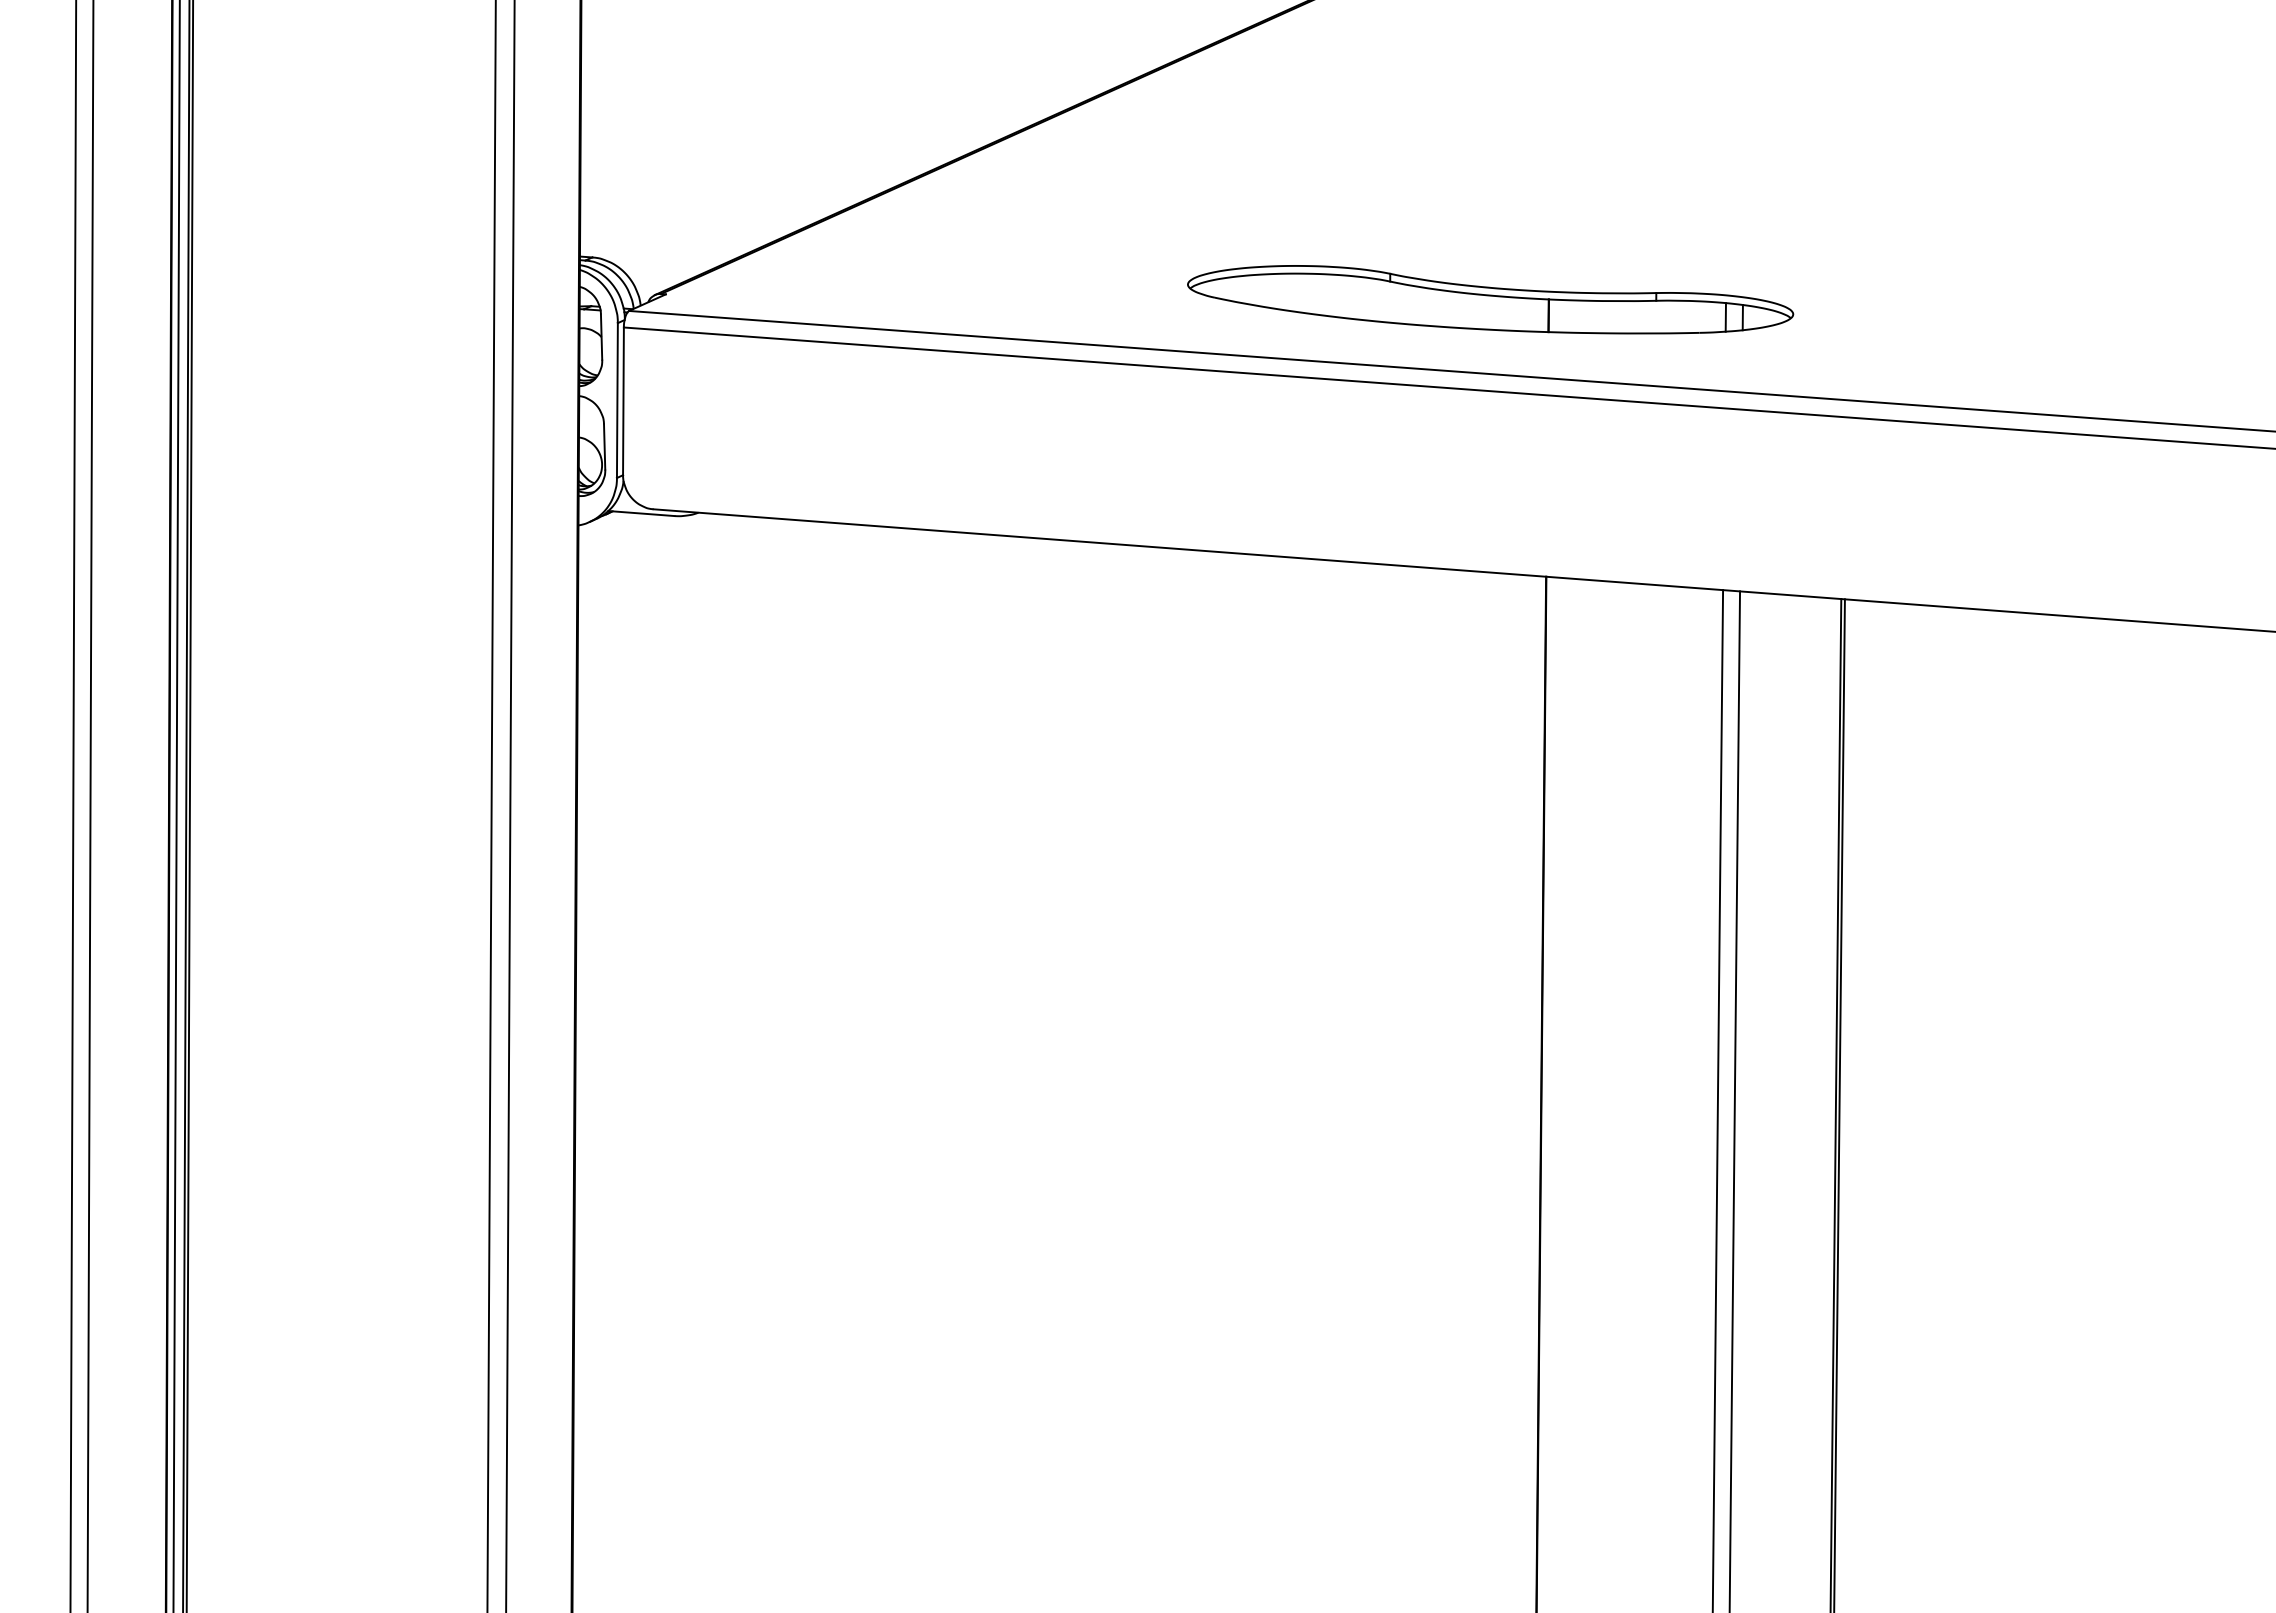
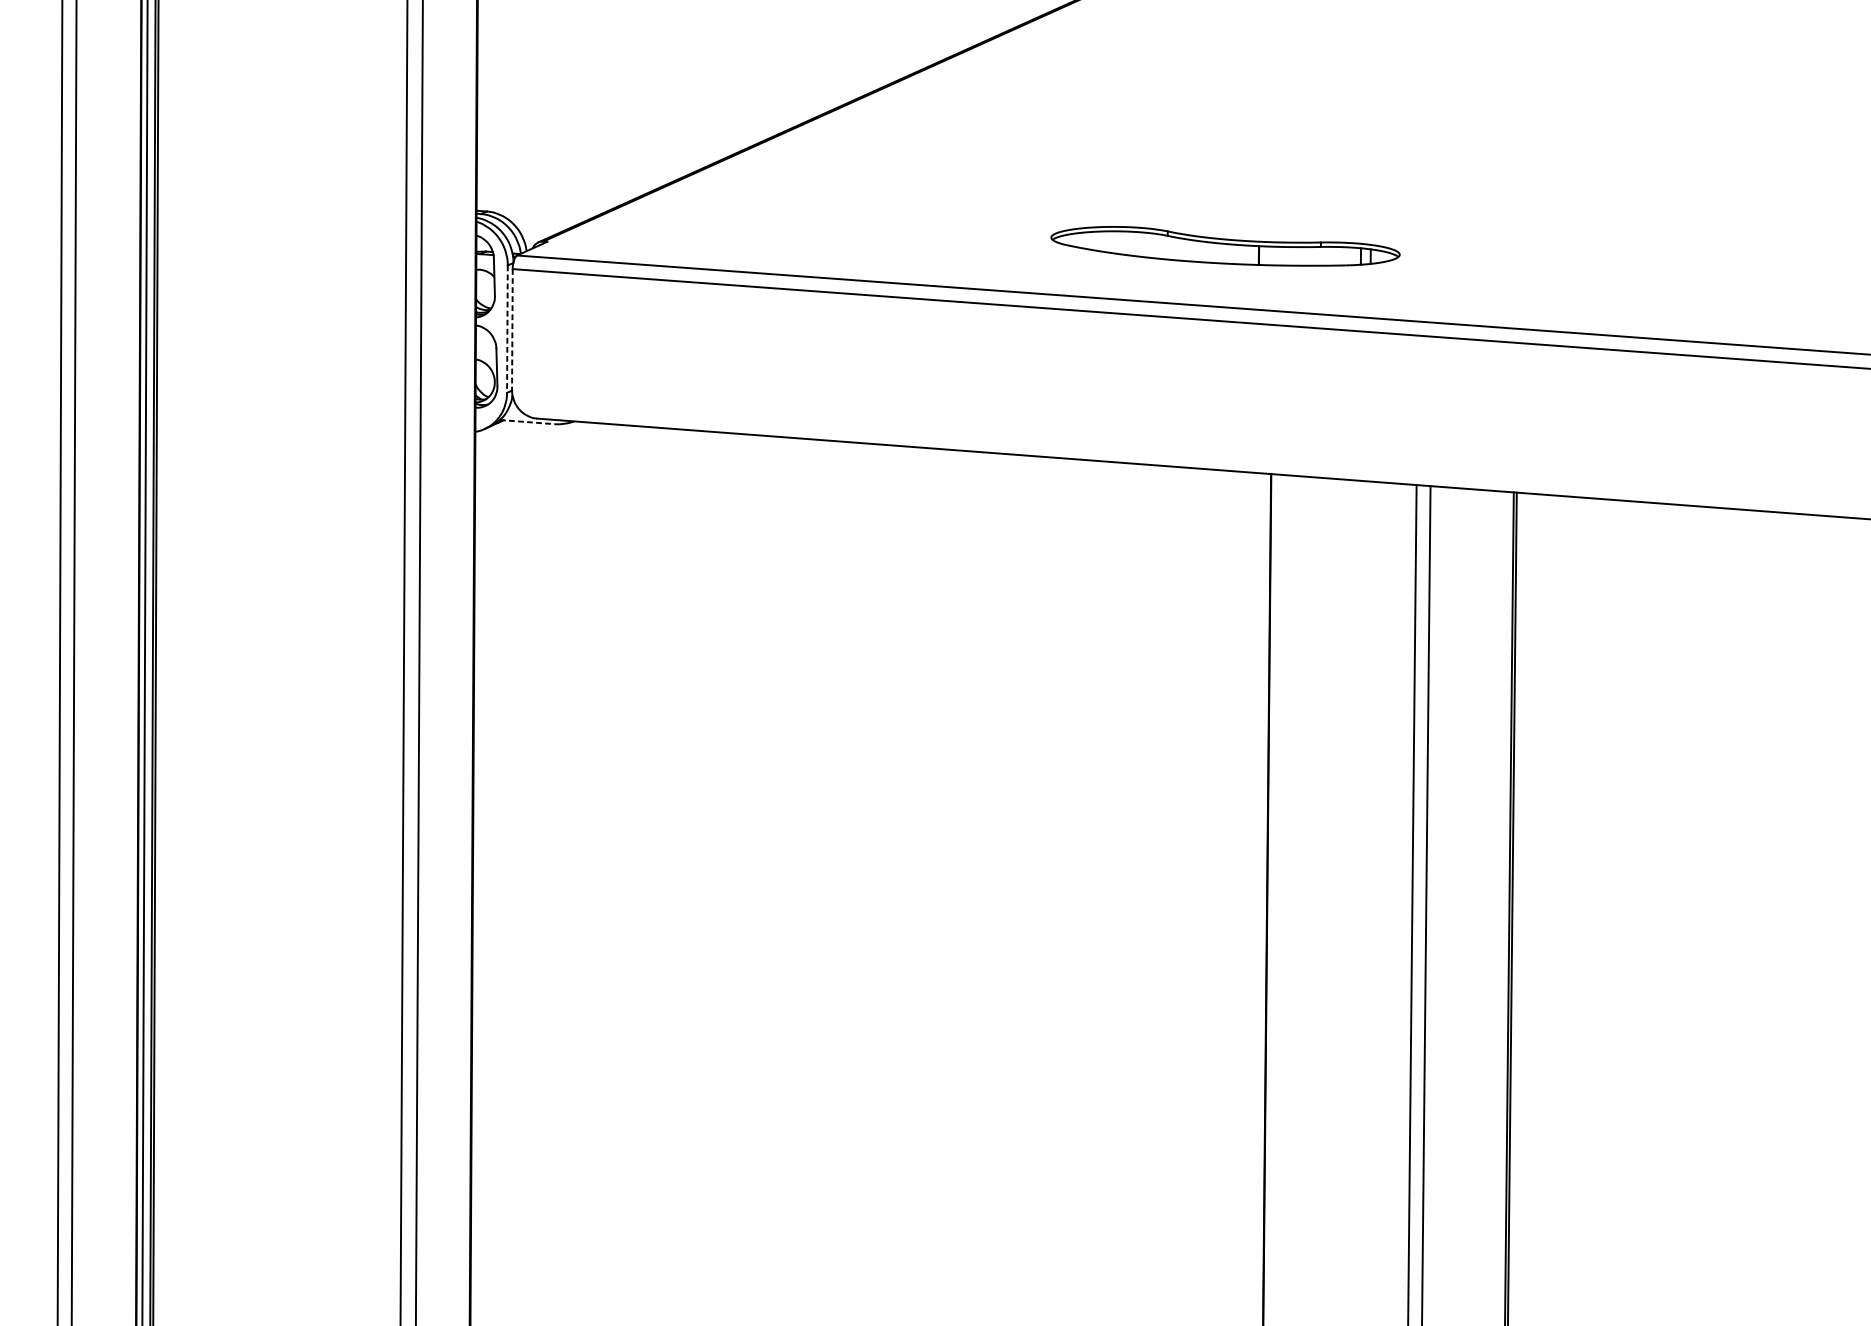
part: (1490, 299) -> (1225, 246), size x0.7
line: (617, 401) -> (507, 329), solid -> dashed
line: (623, 401) -> (512, 329), solid -> dashed
line: (641, 513) -> (527, 422), solid -> dashed

